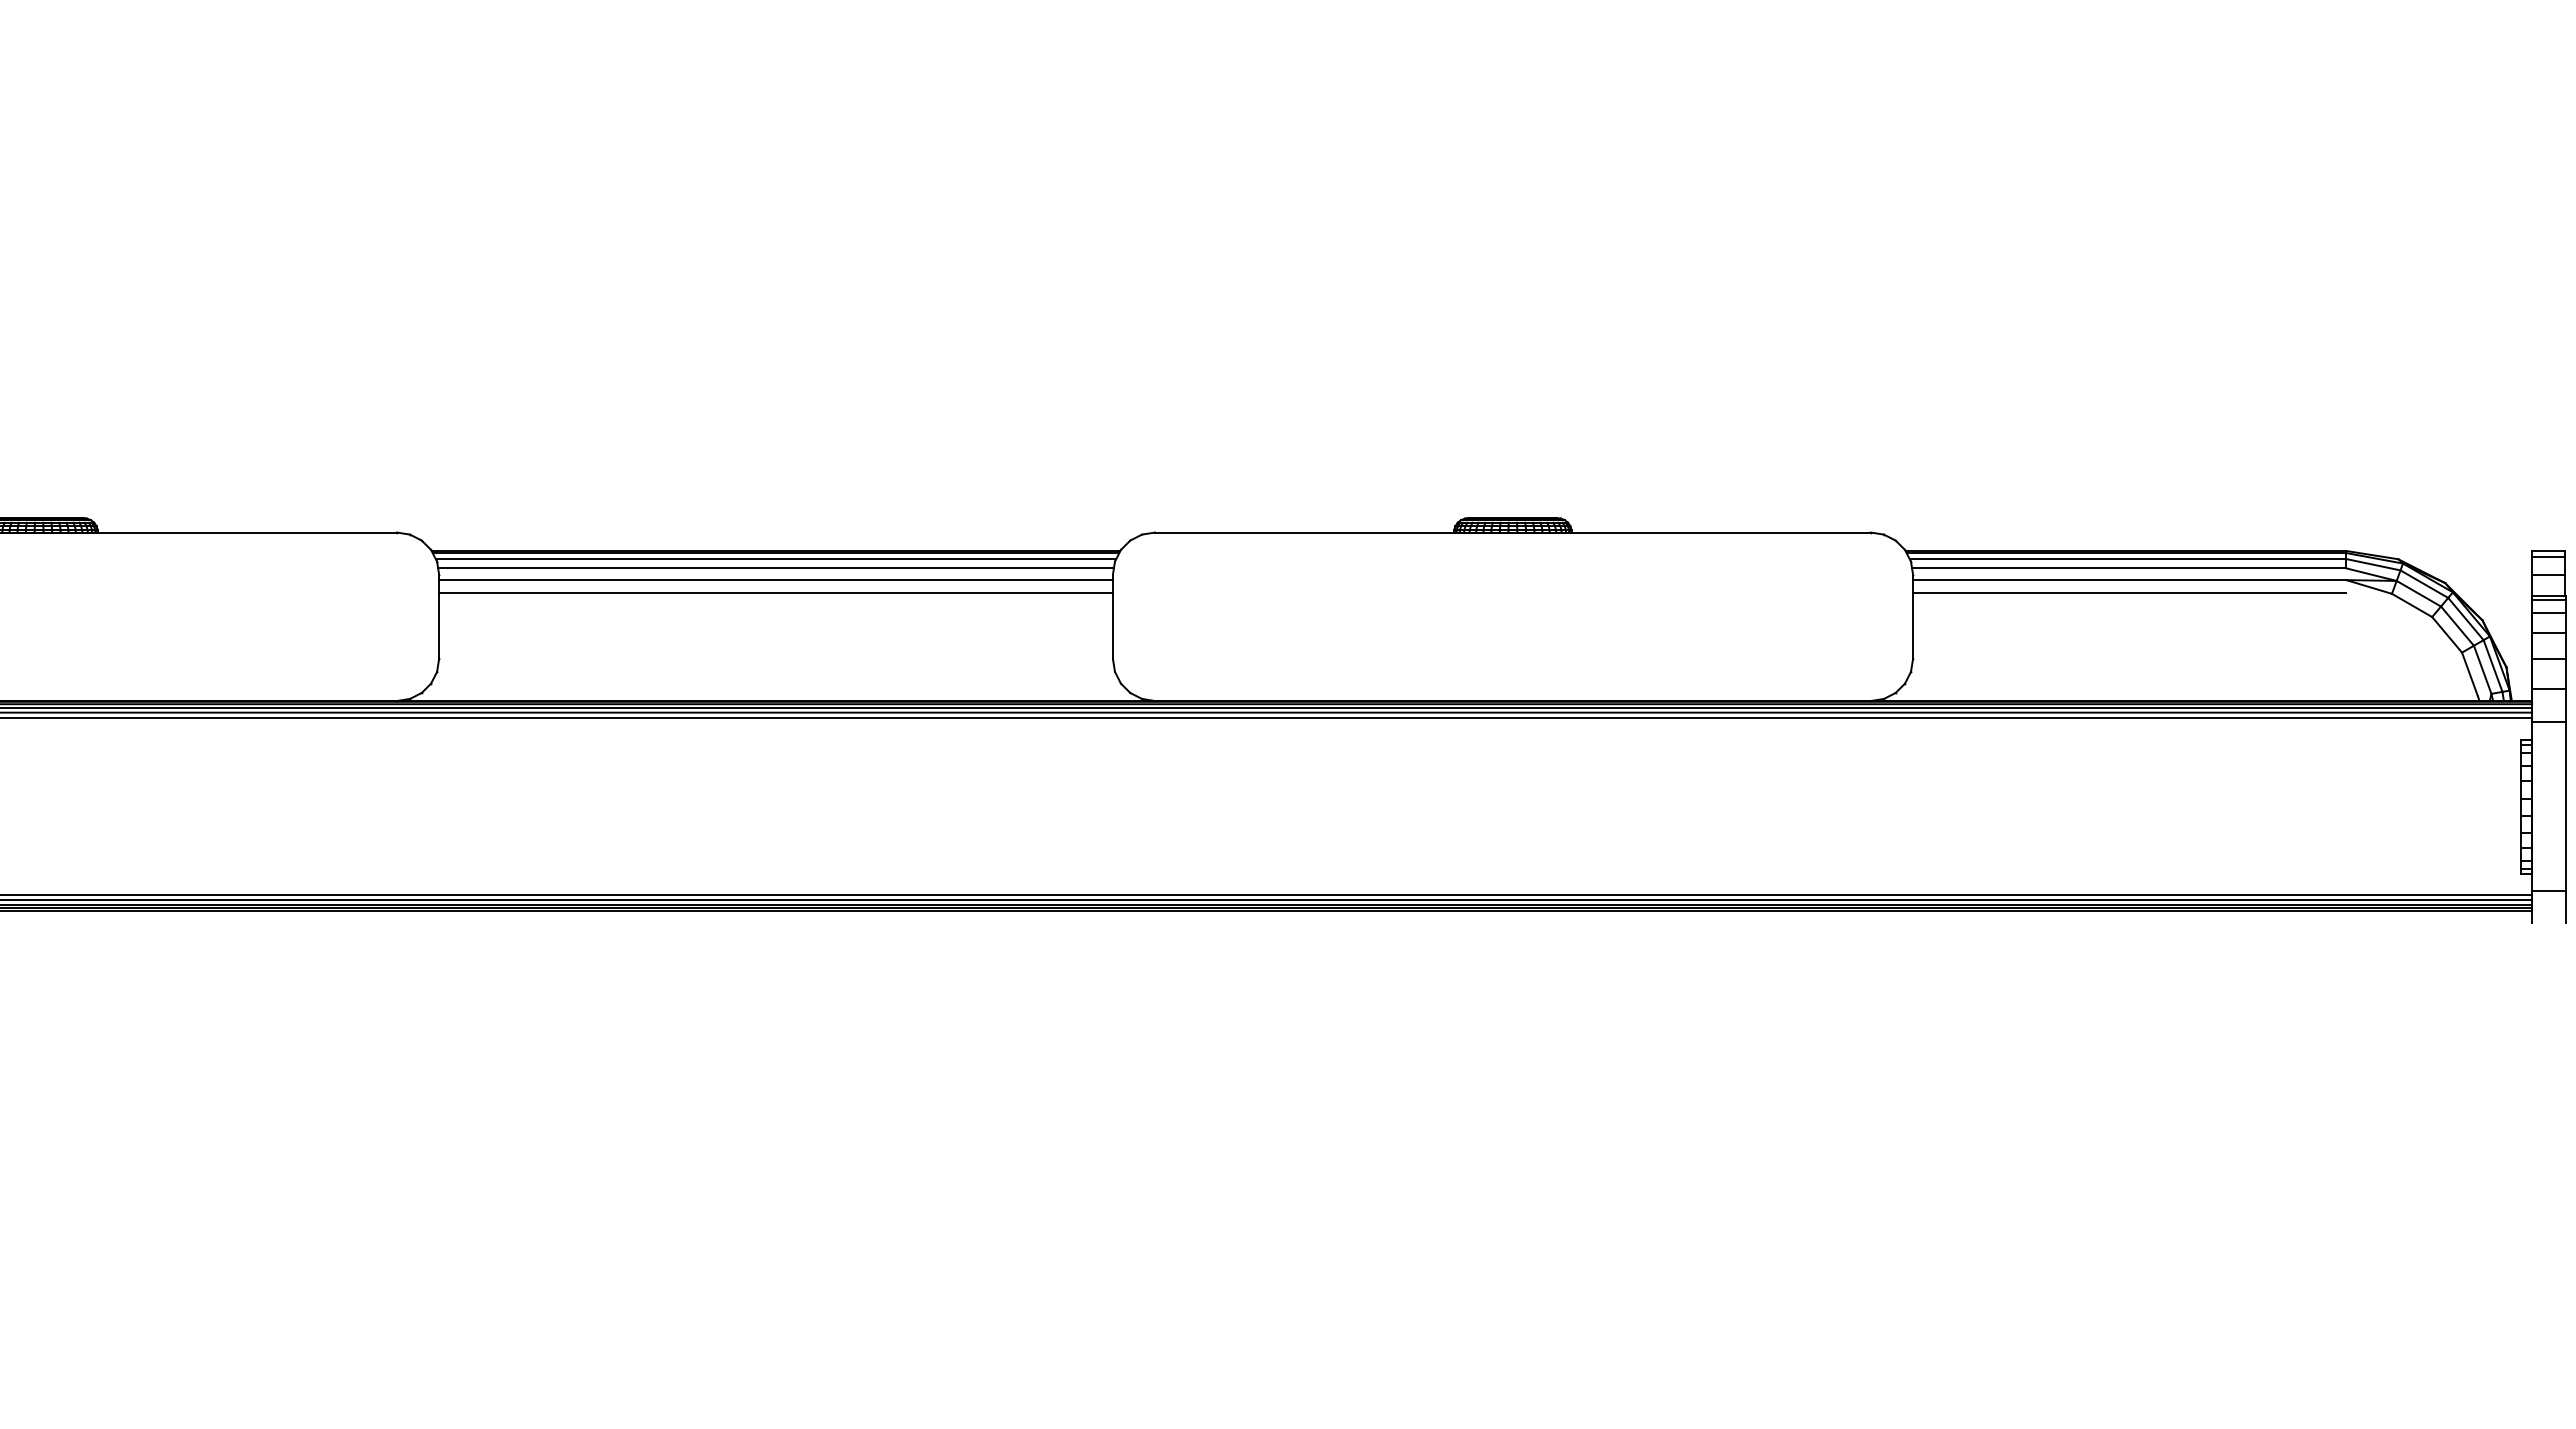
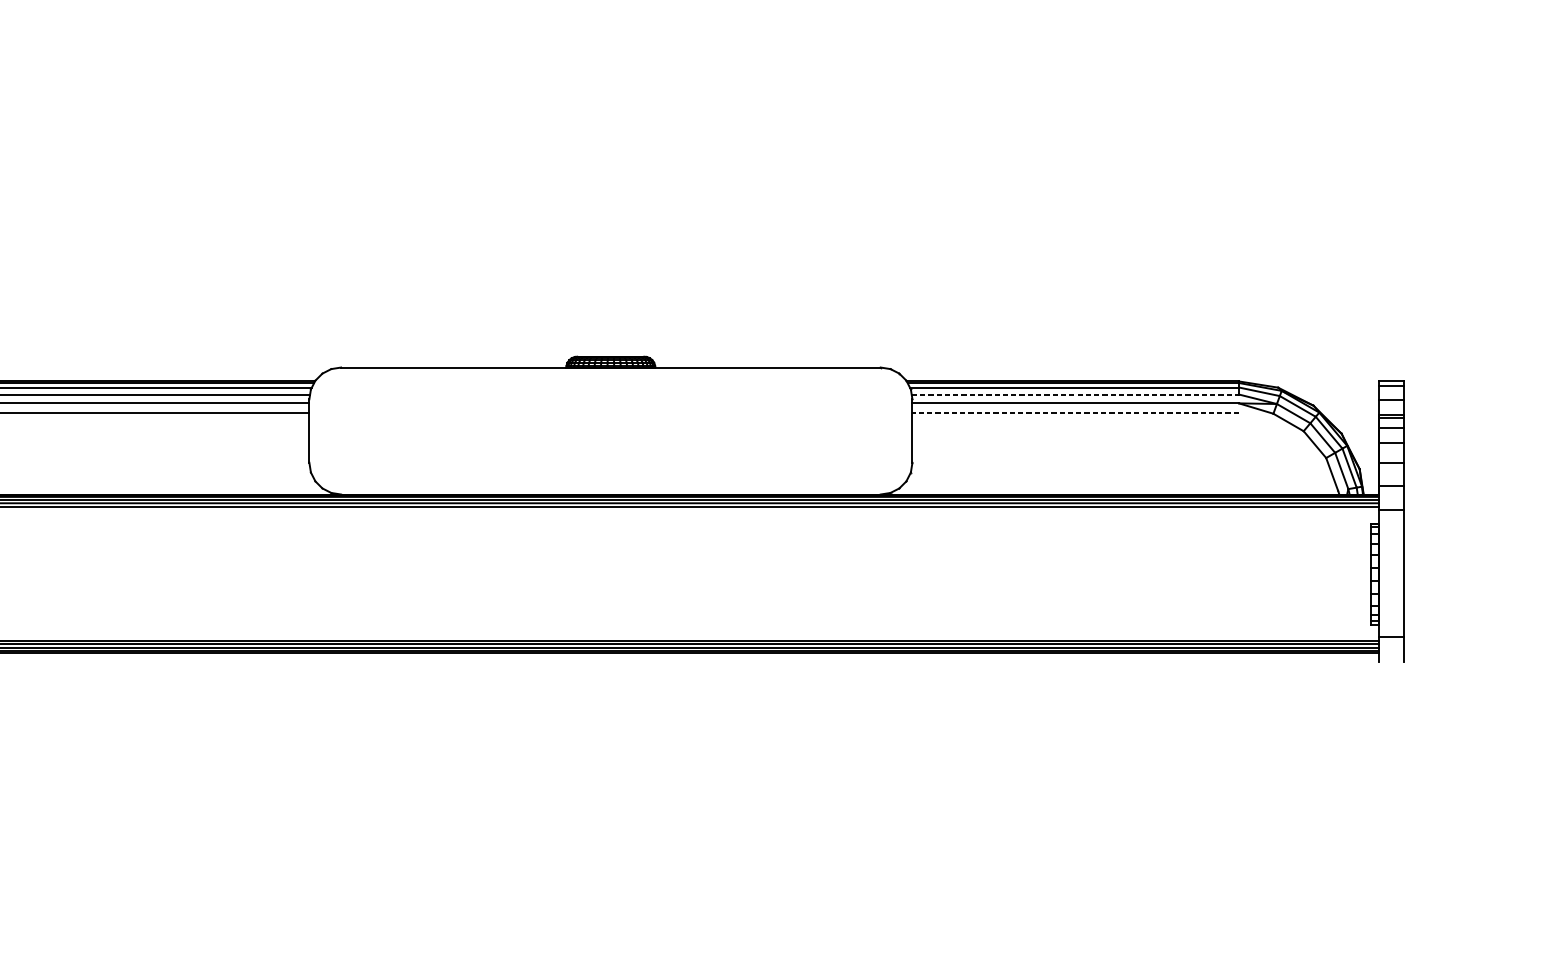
line: (2129, 568) -> (1075, 394), solid -> dashed
line: (2129, 593) -> (1075, 413), solid -> dashed

